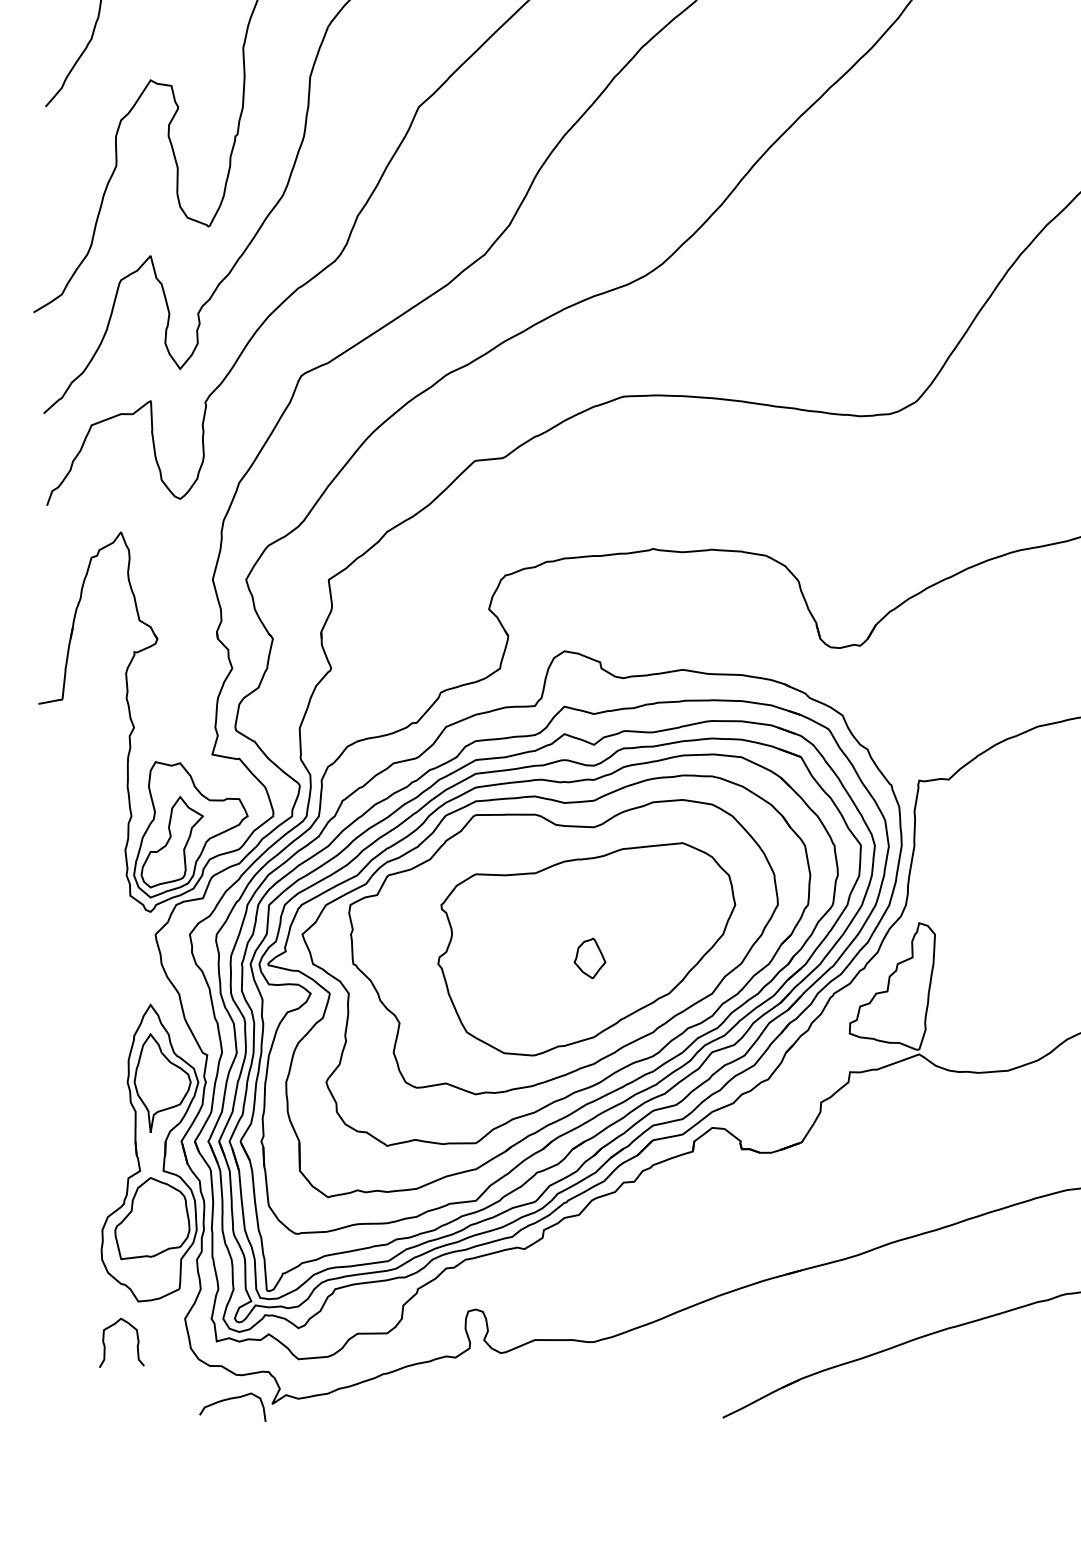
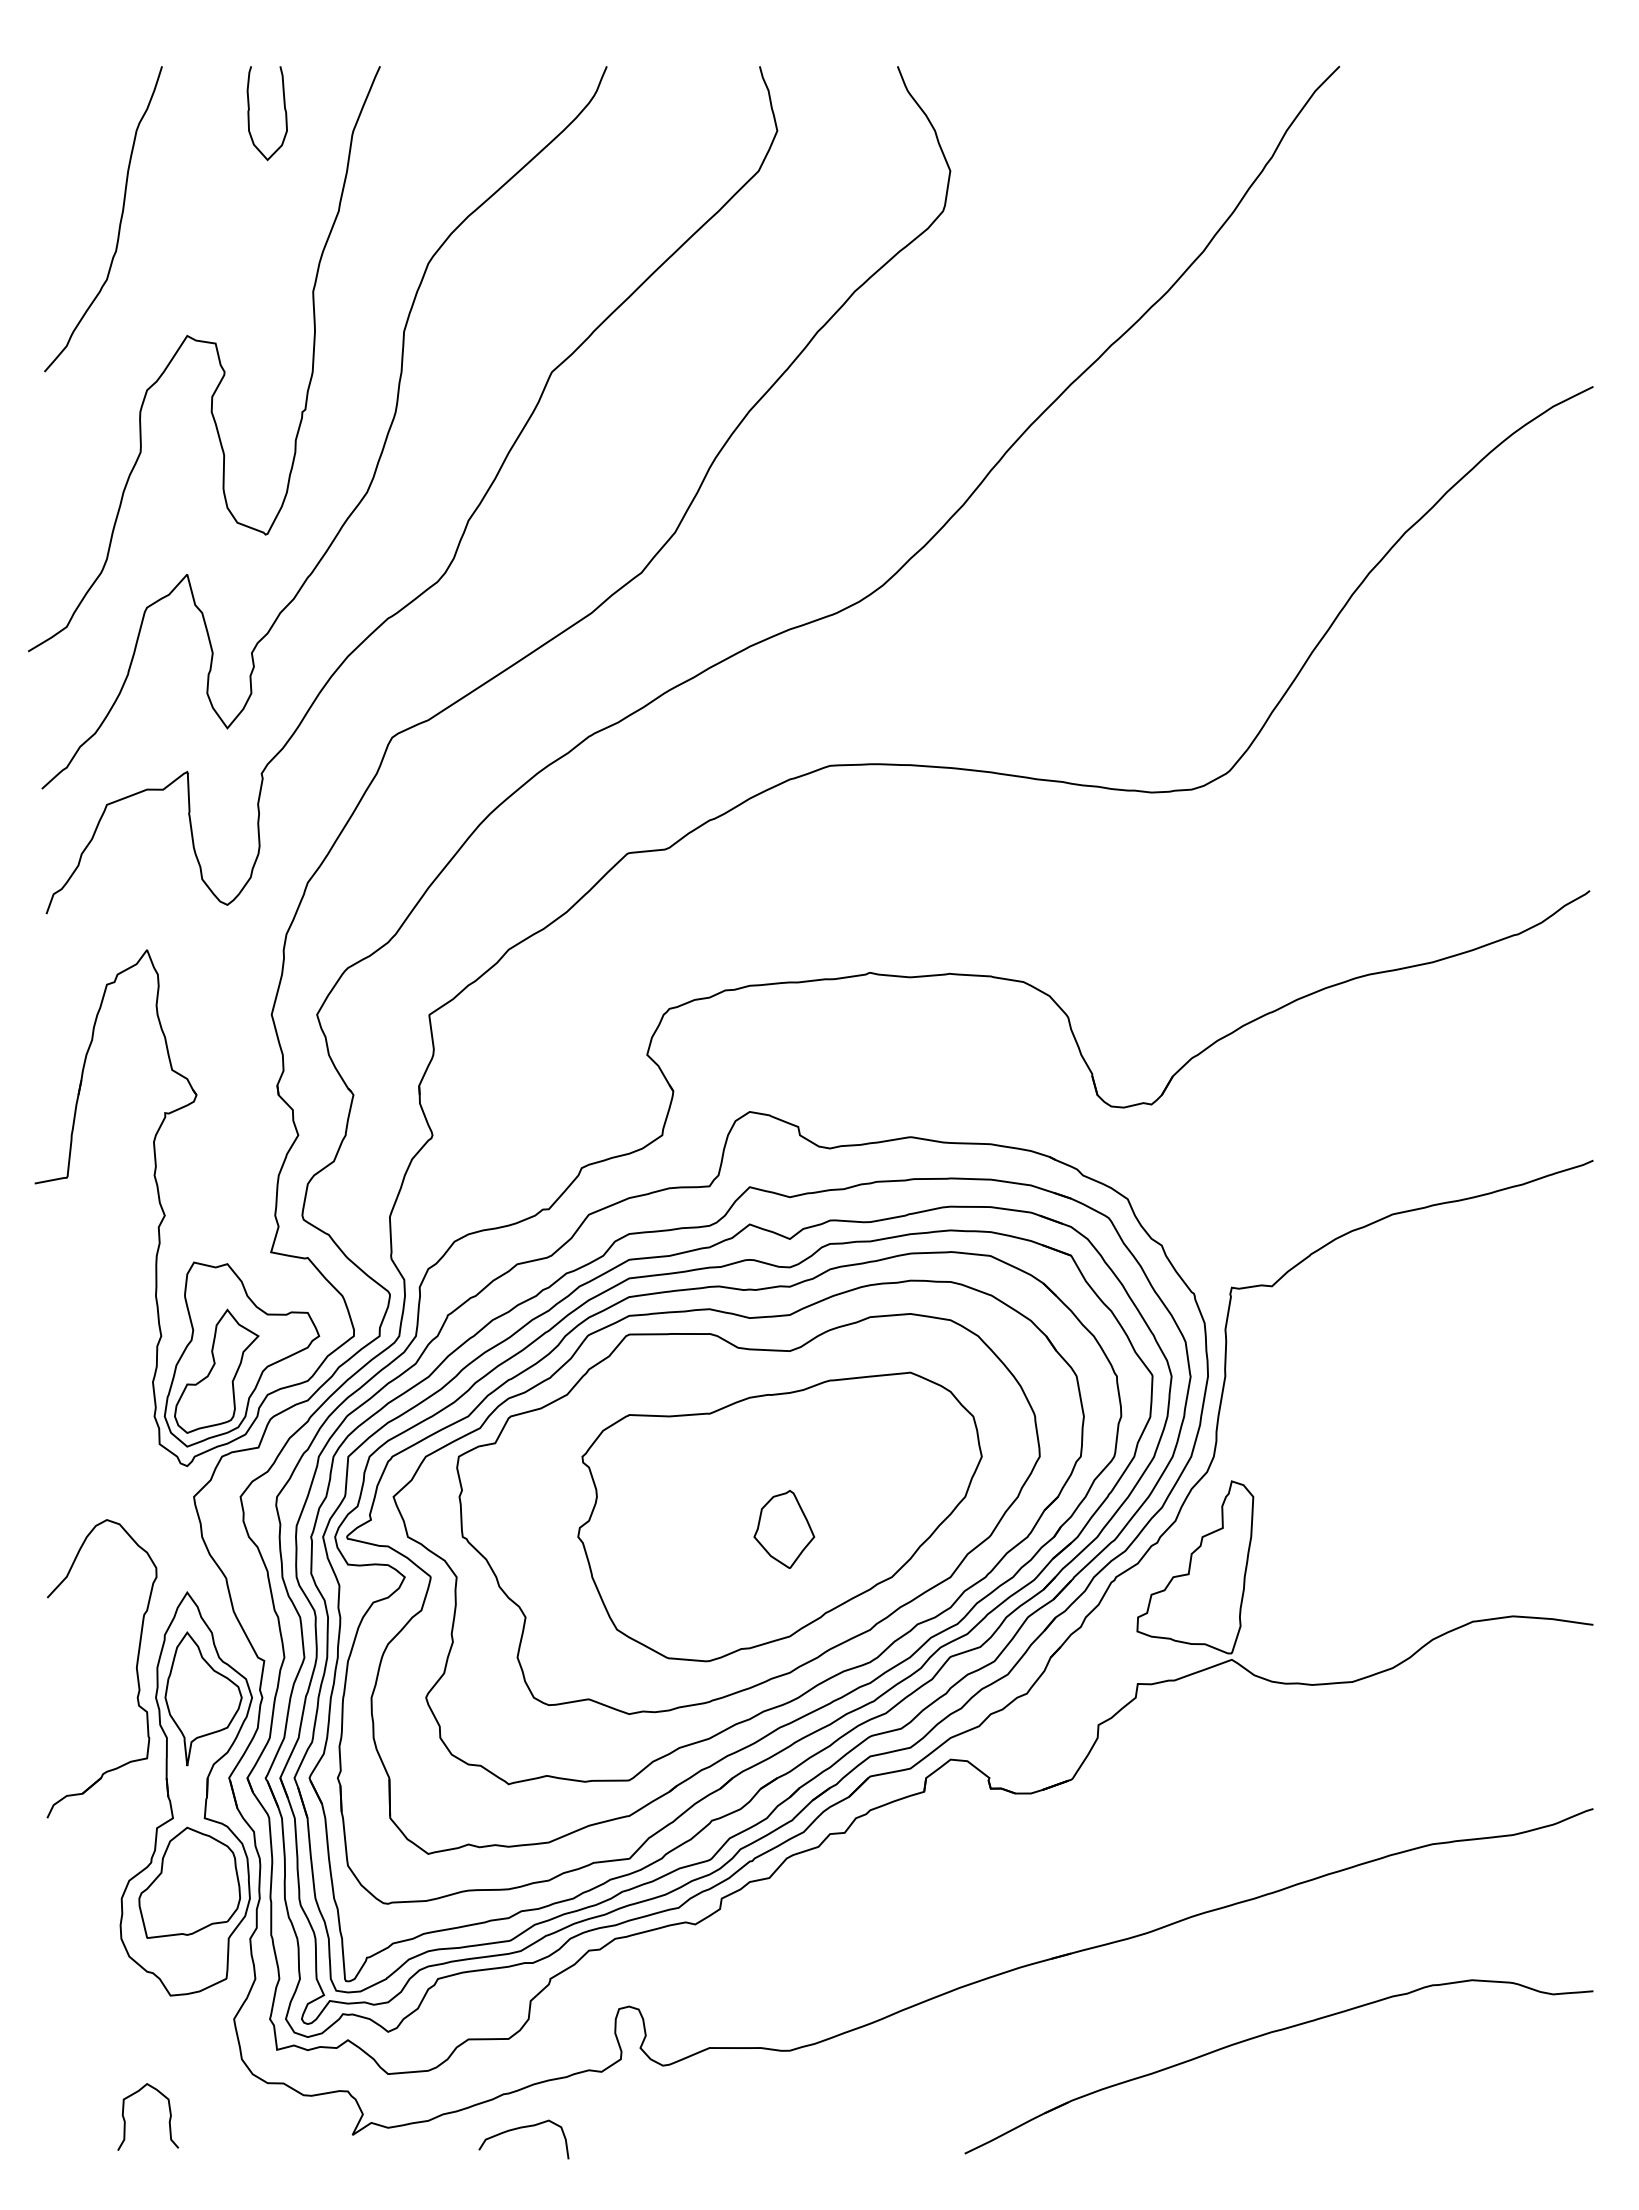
part: (590, 958) -> (784, 1529), size x1.43
part: (113, 1060) -> (136, 1668), added
curve: (136, 1347) -> (168, 2122), moved
curve: (231, 1399) -> (522, 2128), moved

